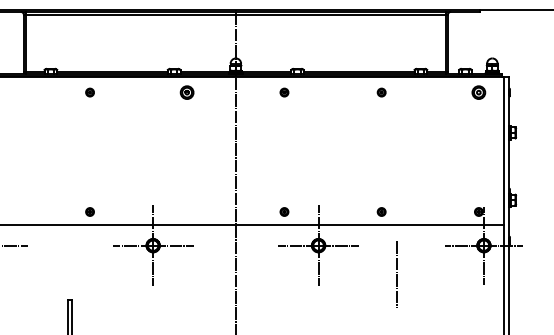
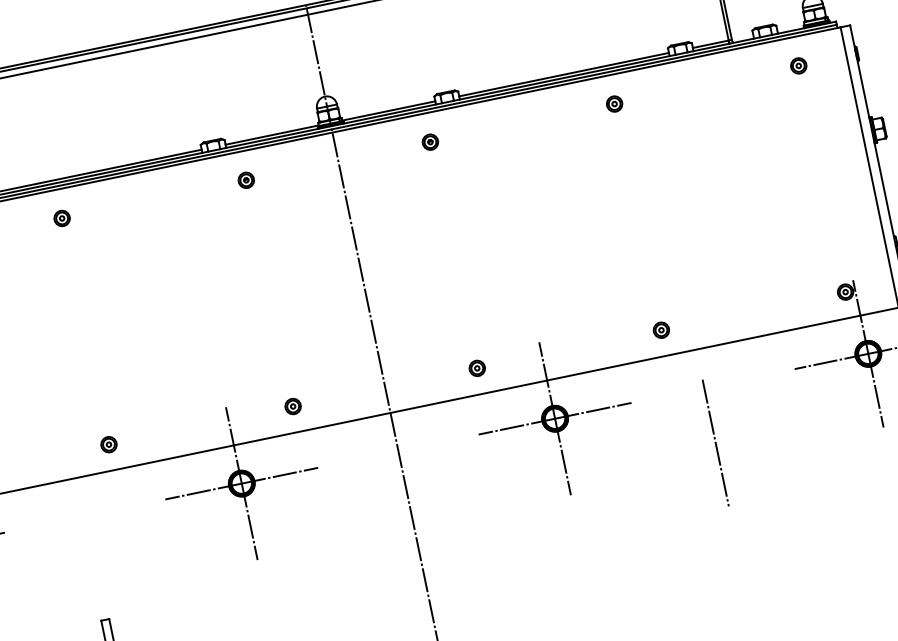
part: (187, 92) -> (246, 180), size x0.62
part: (478, 92) -> (797, 65), size x0.62
part: (187, 211) -> (293, 405), added

